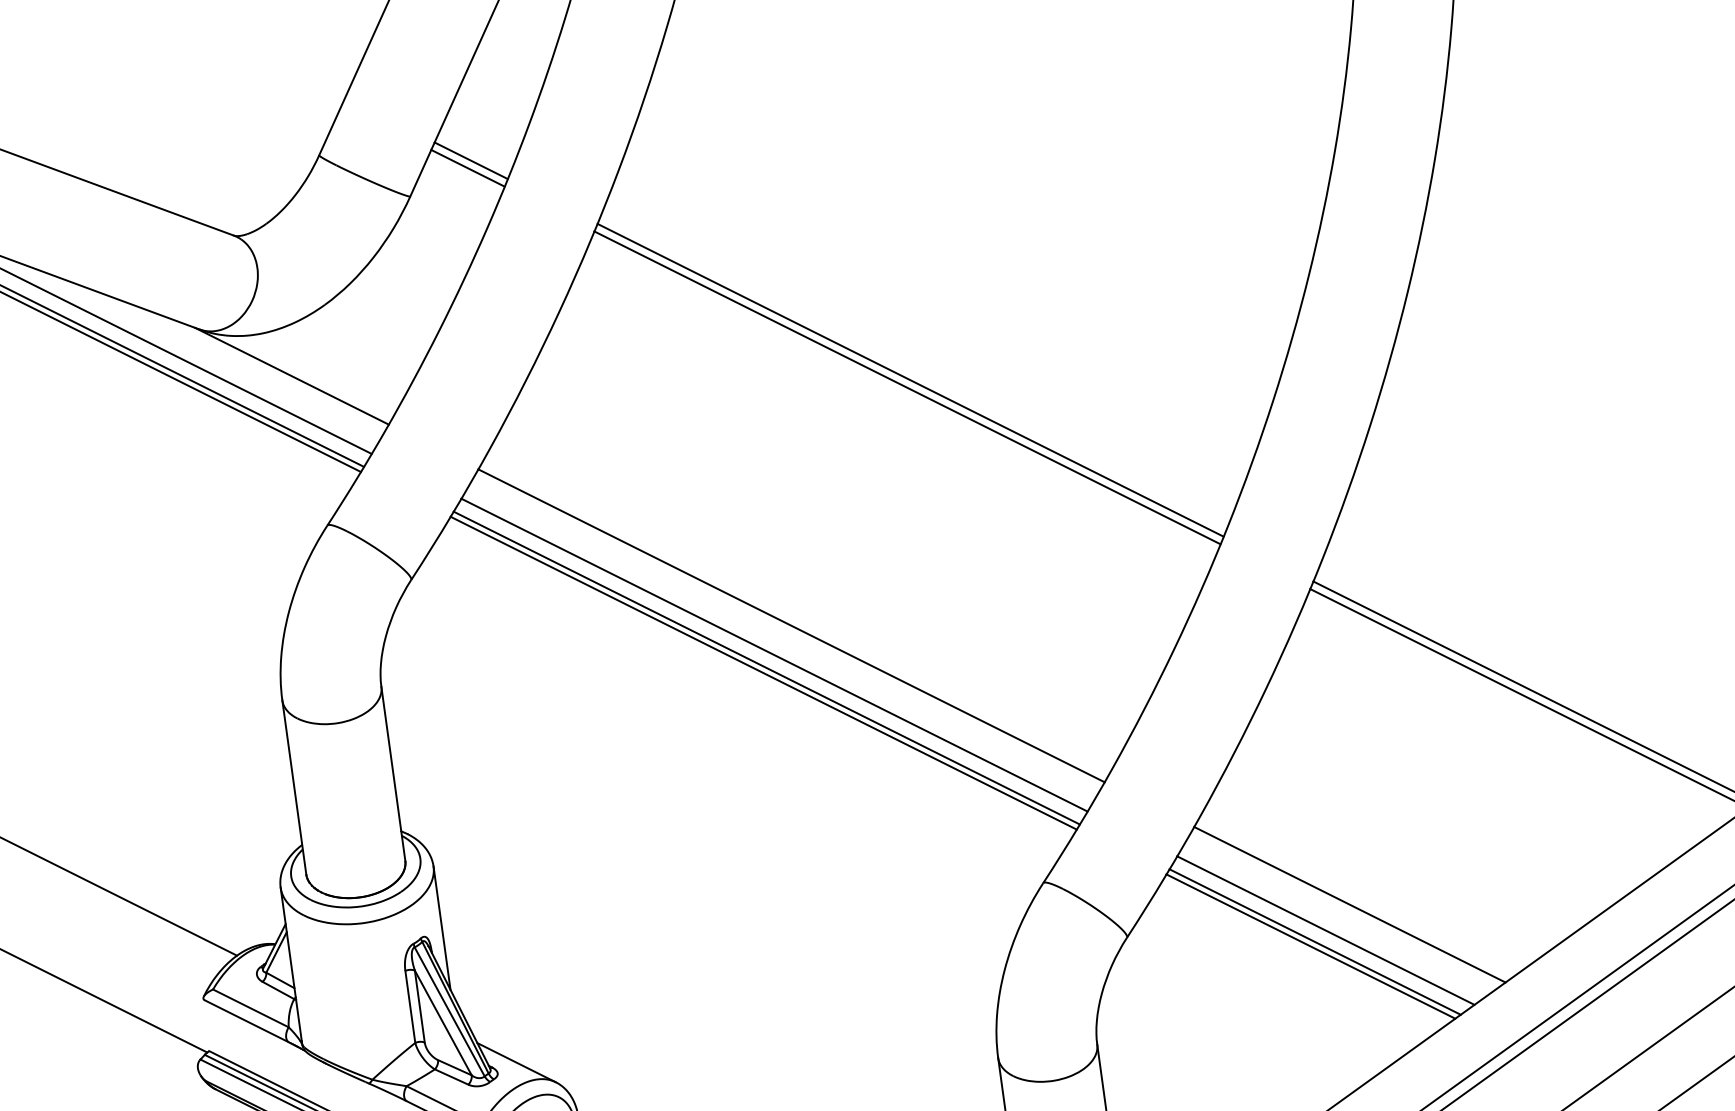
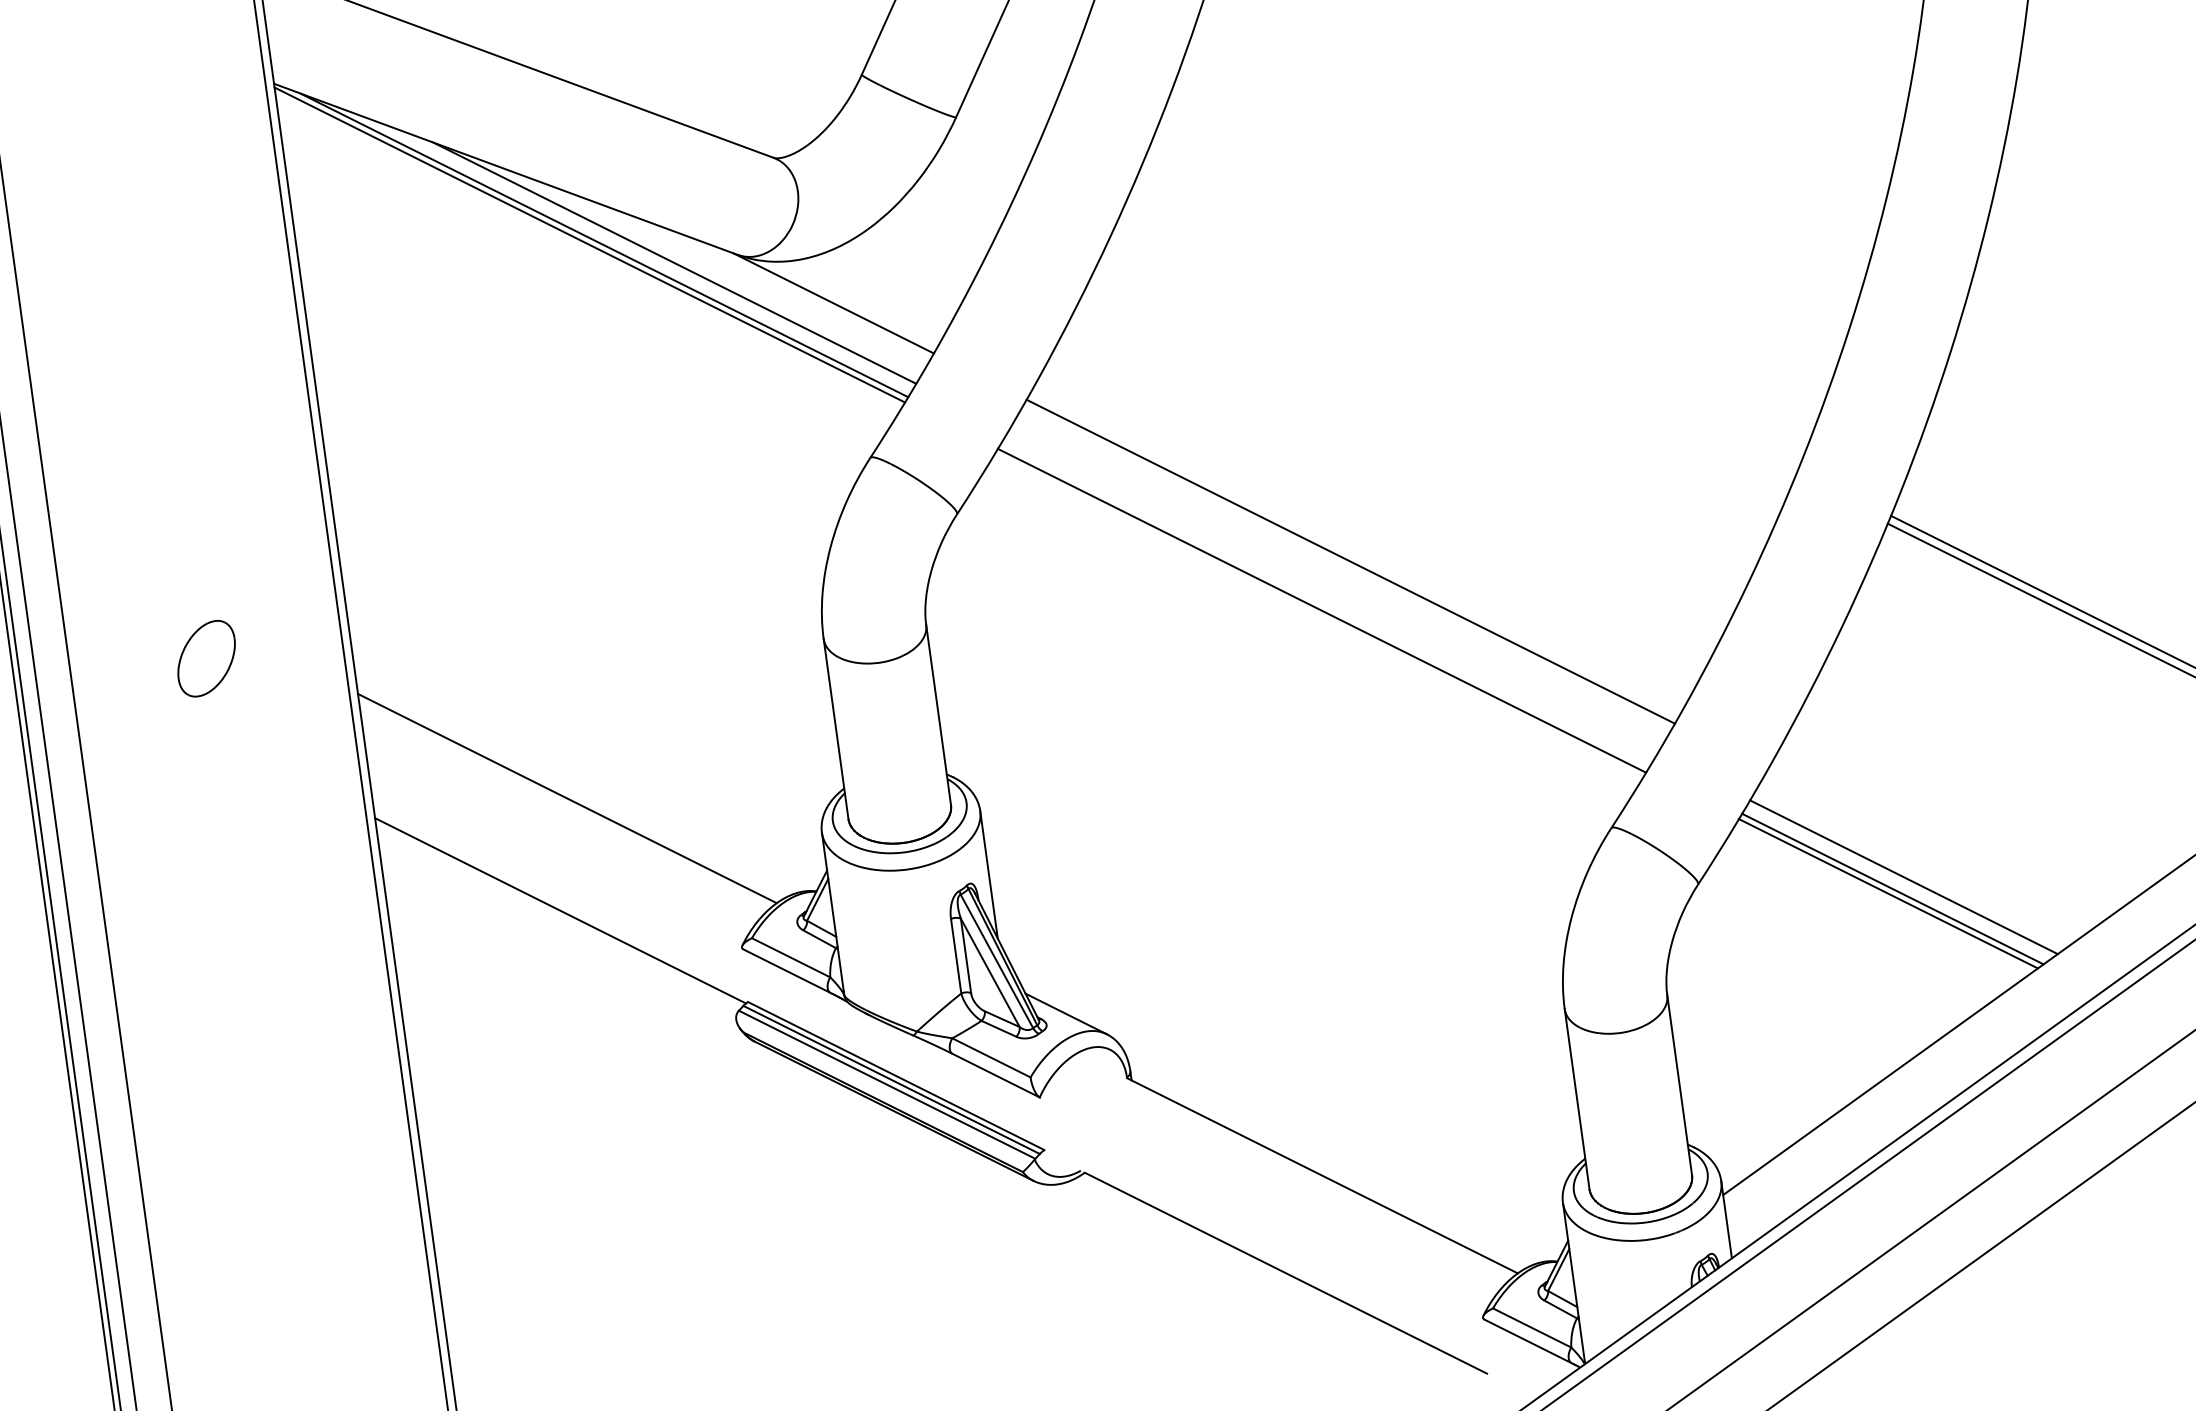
line: (471, 160) -> (1019, 80), removed
line: (467, 168) -> (1015, 88), removed
line: (910, 380) -> (1473, 307), removed
line: (907, 387) -> (1470, 315), removed
line: (773, 654) -> (1332, 591), removed
line: (767, 668) -> (1325, 605), removed
line: (1349, 903) -> (1928, 849), removed

